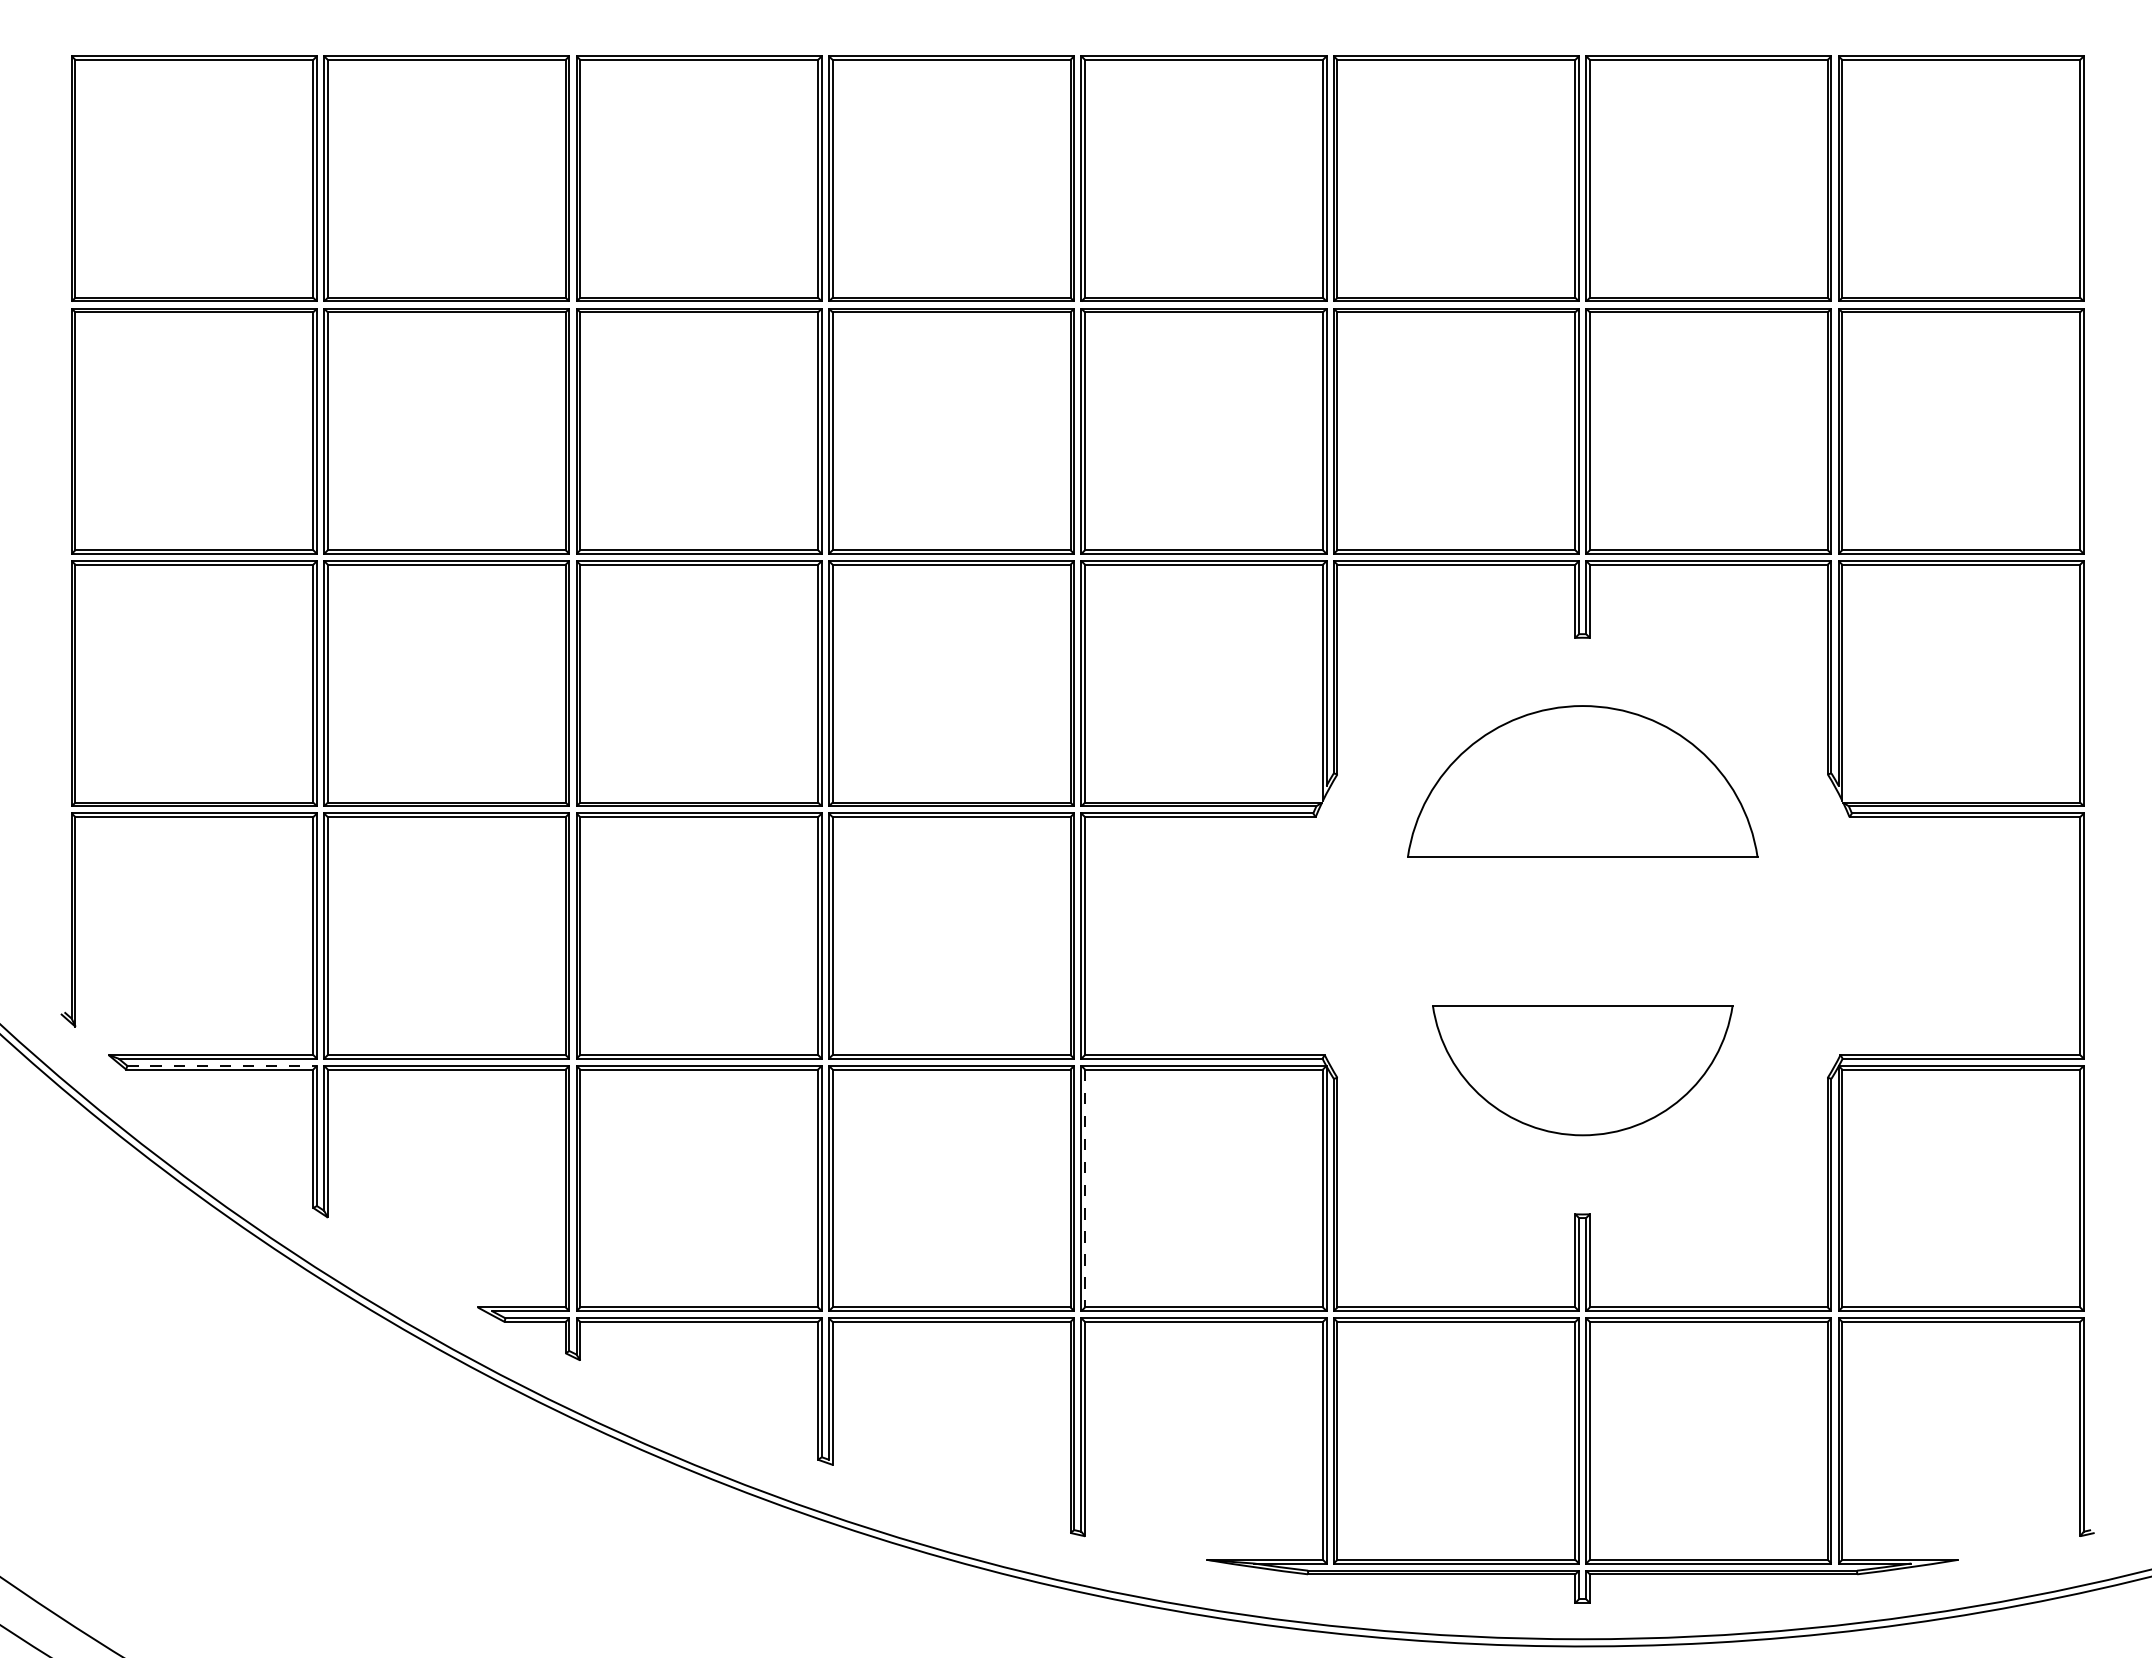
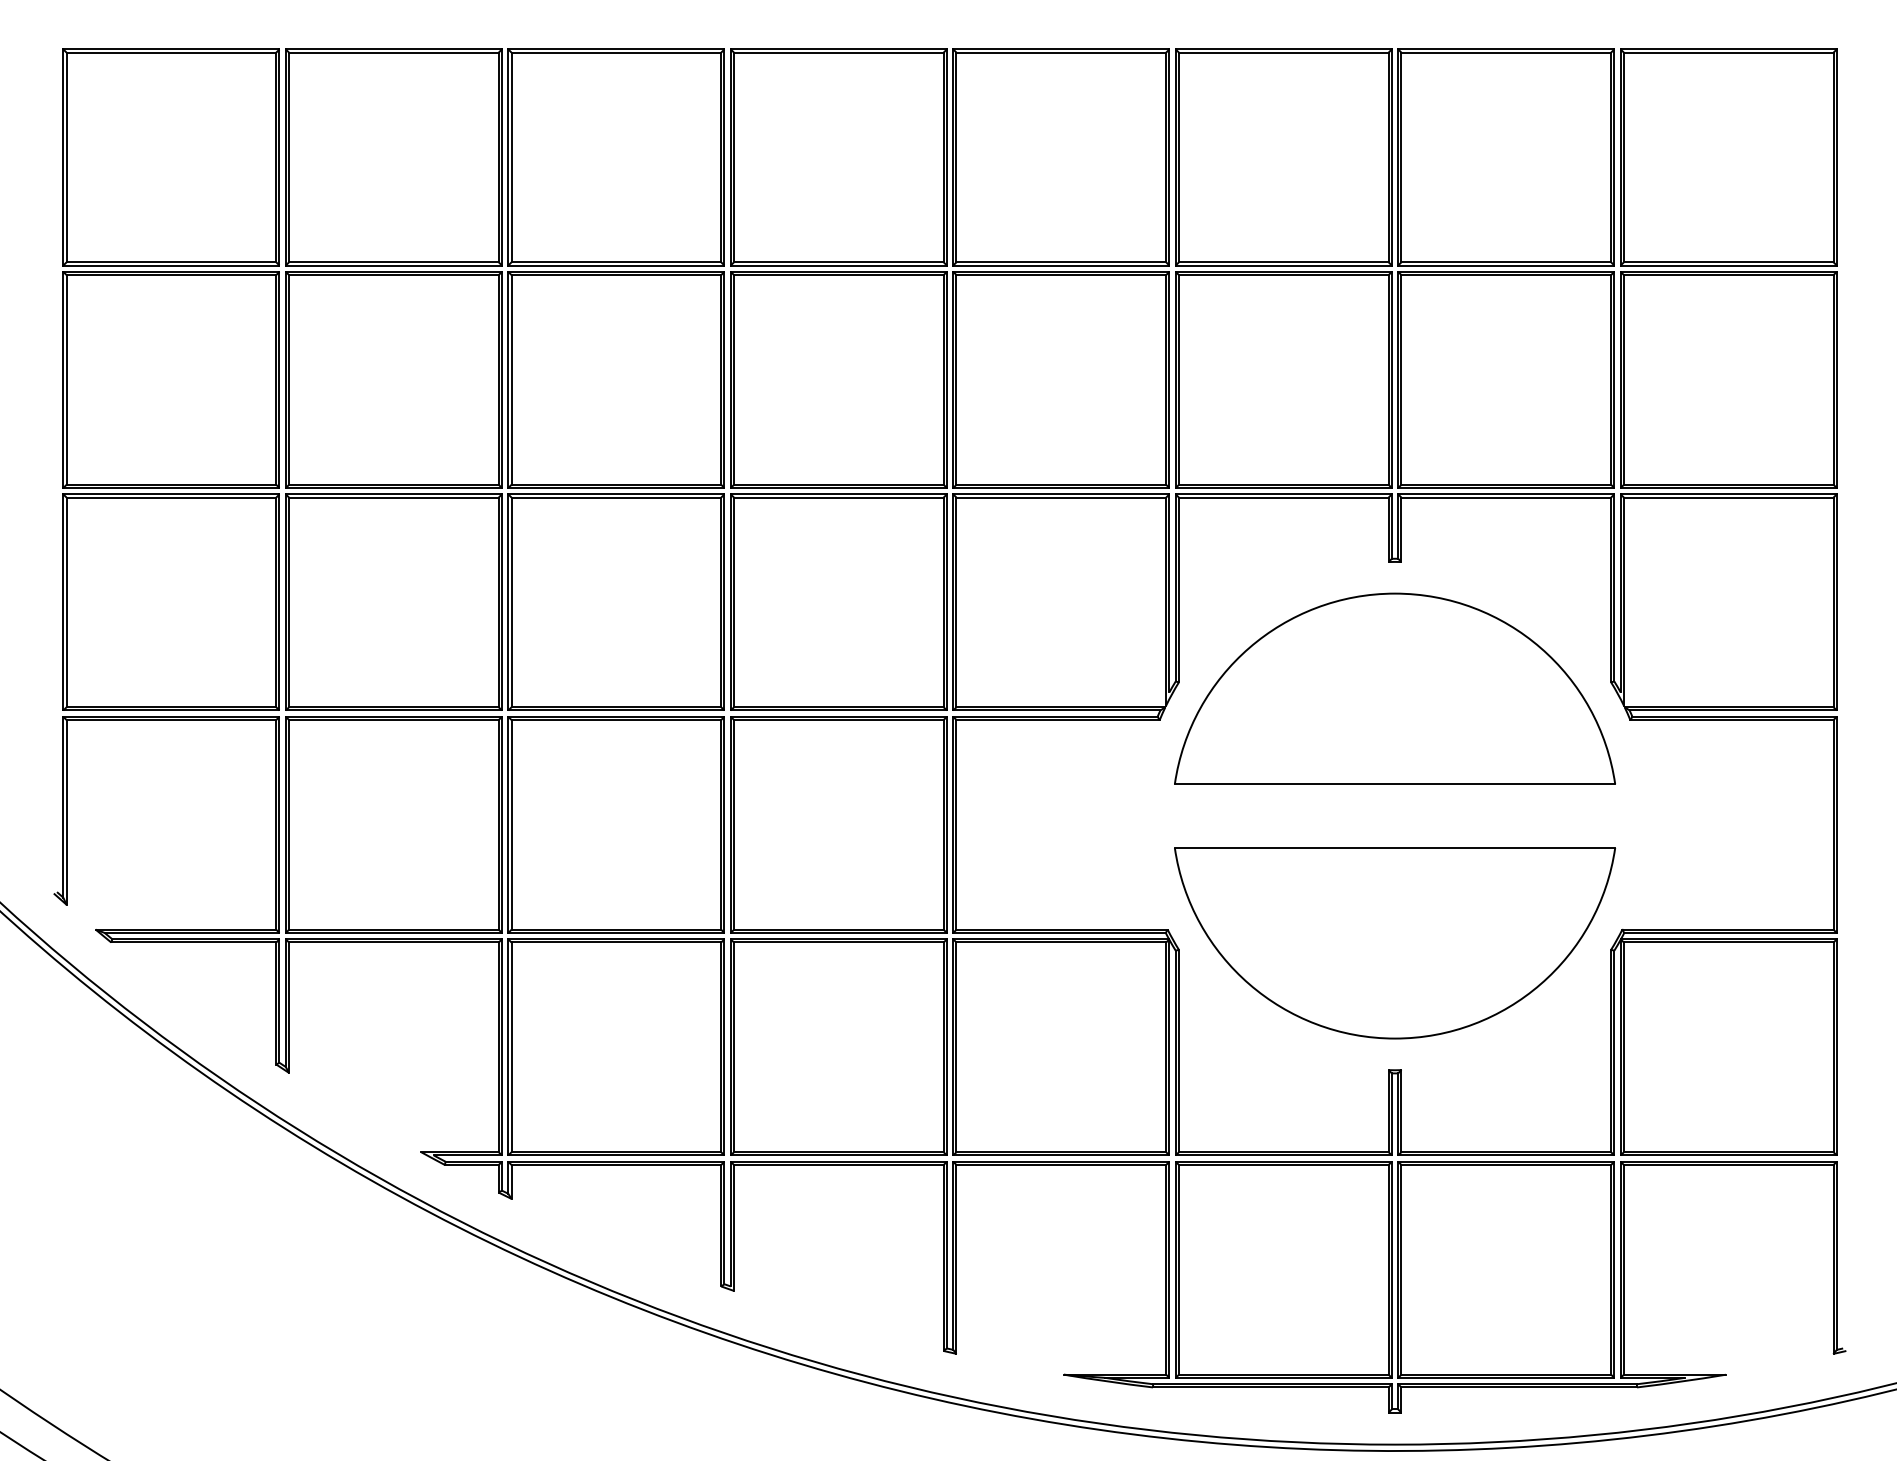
part: (1582, 781) -> (1394, 688), size x1.43
line: (222, 1065) -> (196, 938), dashed -> solid
part: (1582, 1070) -> (1394, 943), size x1.67
line: (1085, 1188) -> (956, 1047), dashed -> solid

